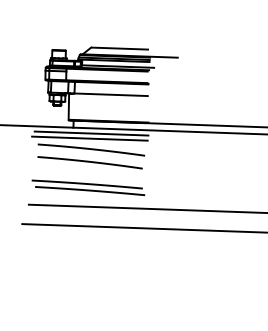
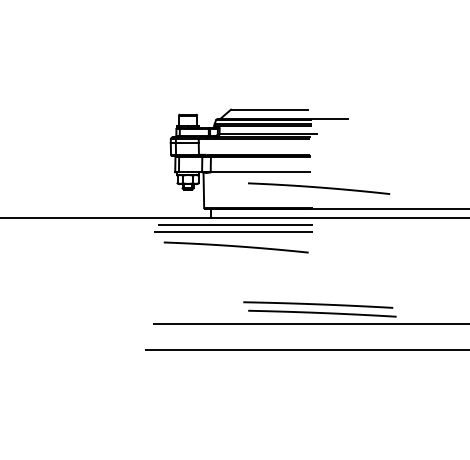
curve: (90, 162) -> (319, 188), moved
part: (88, 187) -> (319, 309), moved

